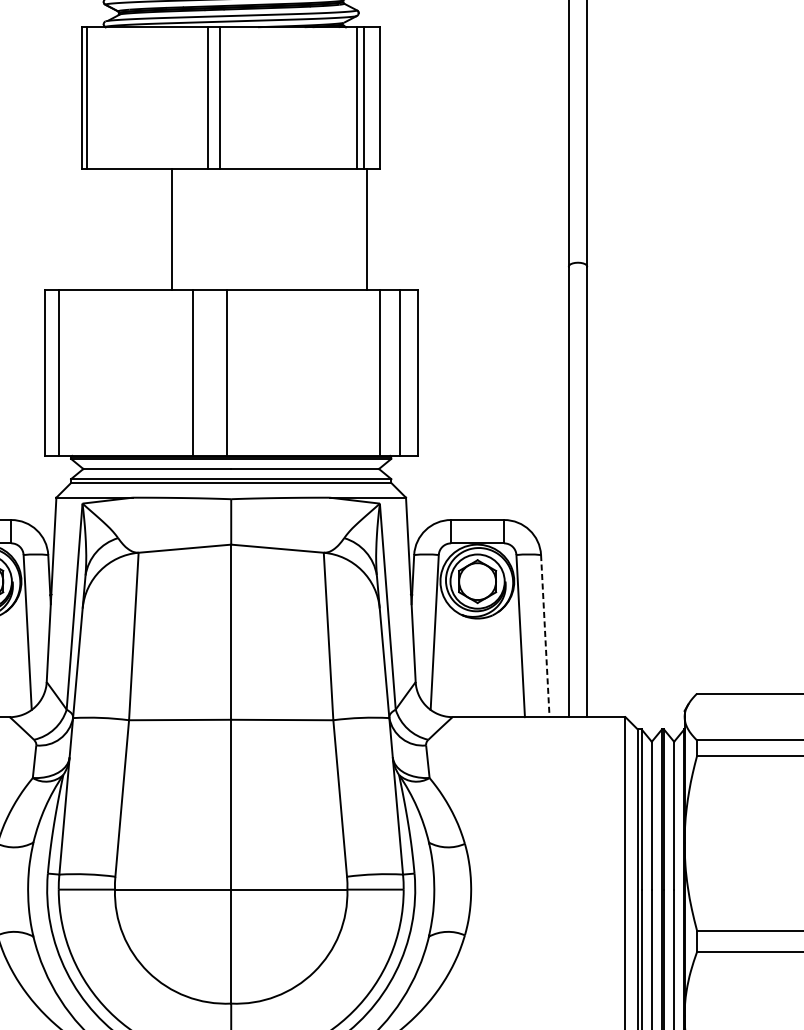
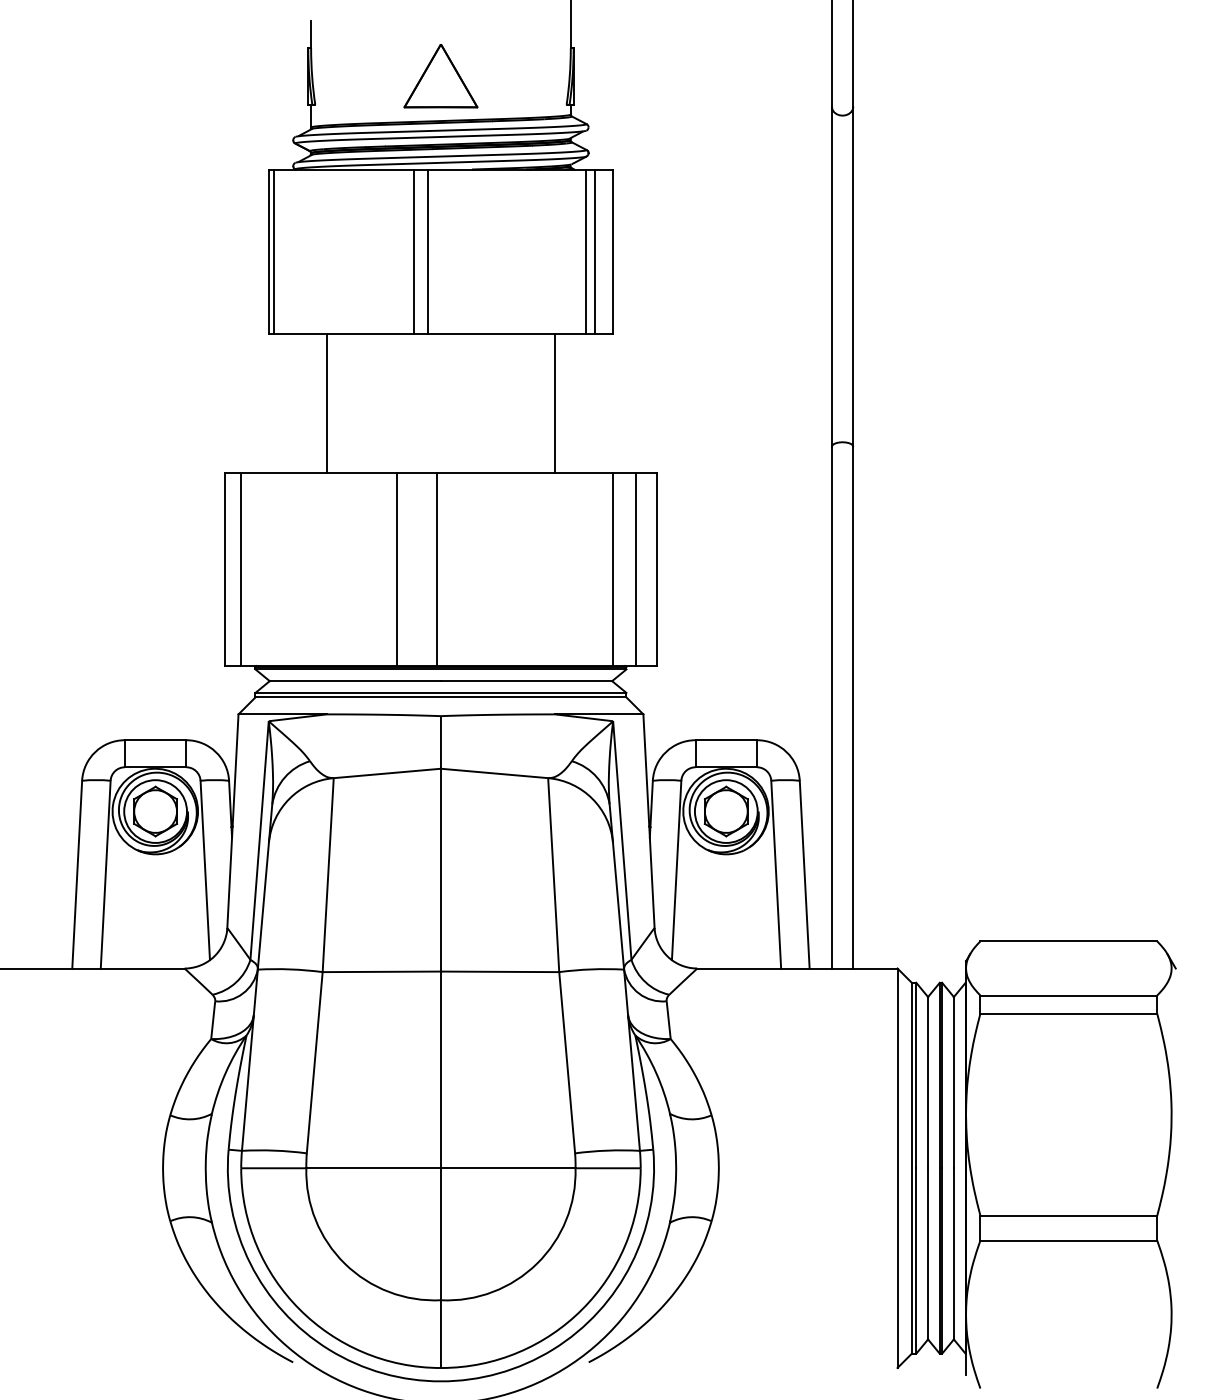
line: (171, 229) -> (326, 403), moved
line: (367, 229) -> (555, 403), moved
line: (545, 635) -> (804, 874), dashed -> solid

